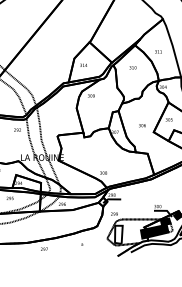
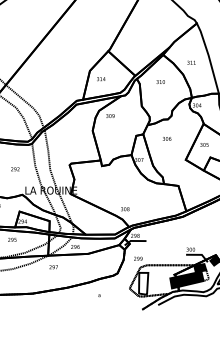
text: (142, 125) -> (167, 138), moved
text: (17, 130) -> (15, 169), moved
text: (44, 249) -> (53, 267), moved

